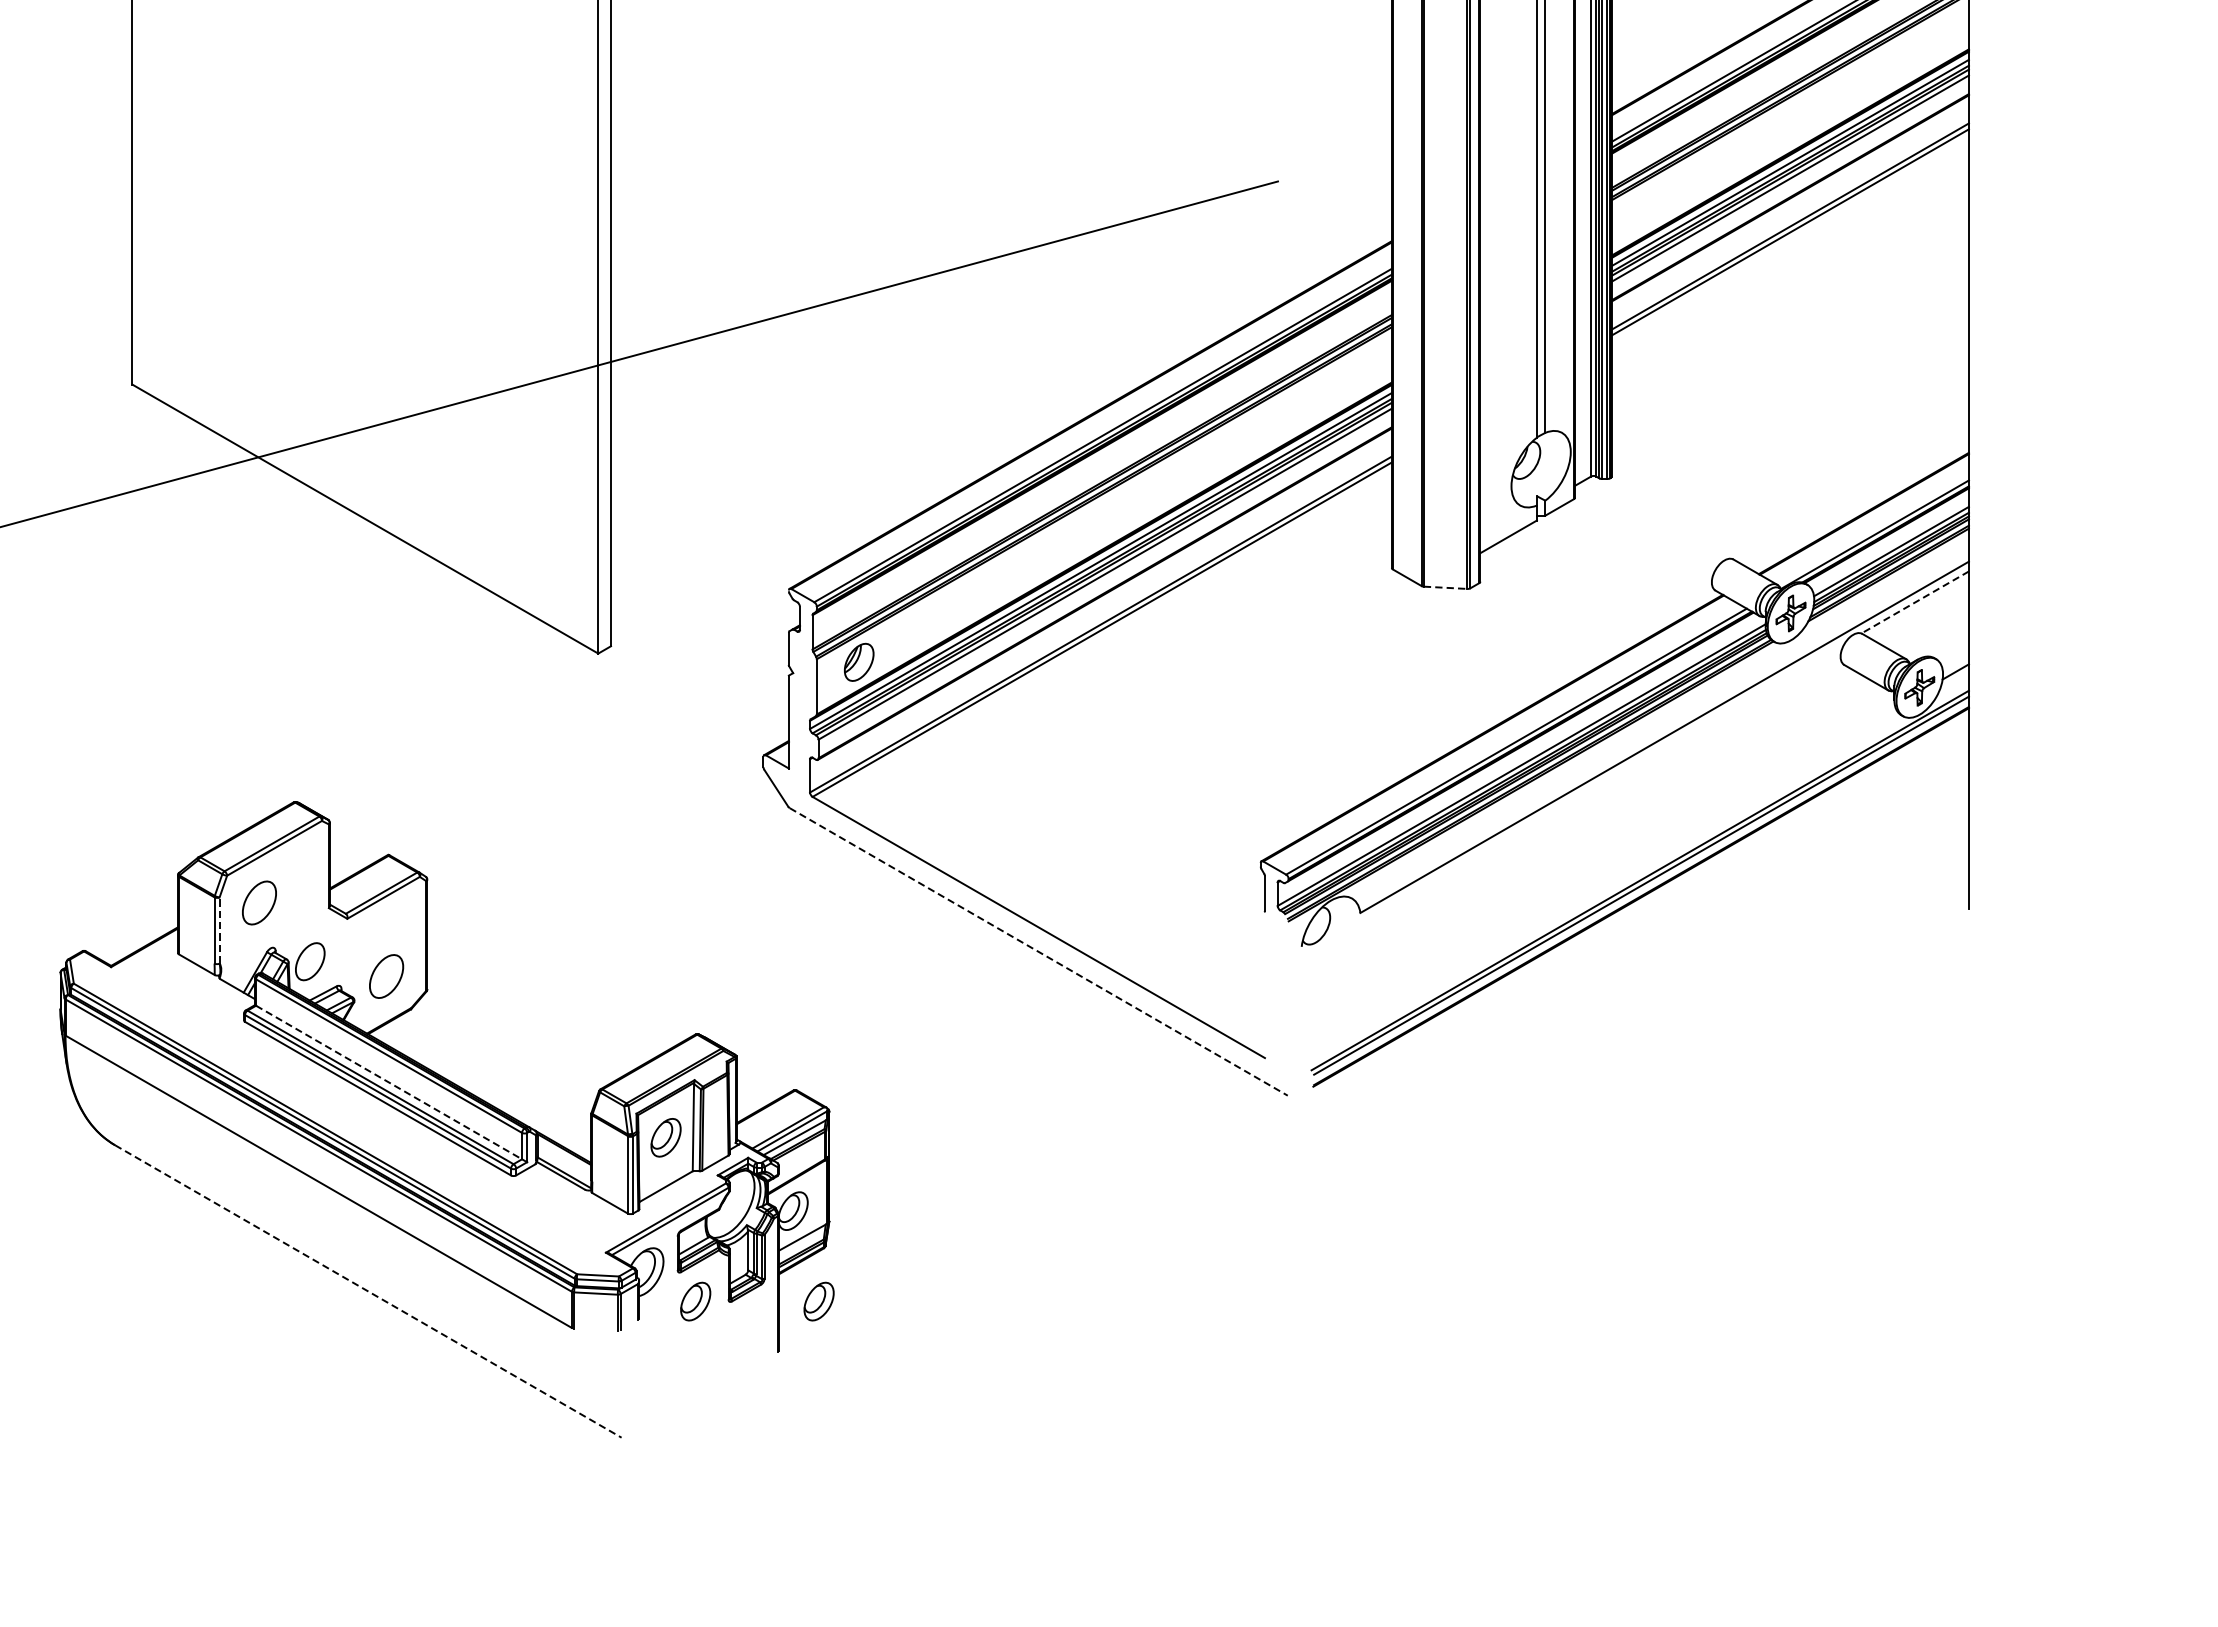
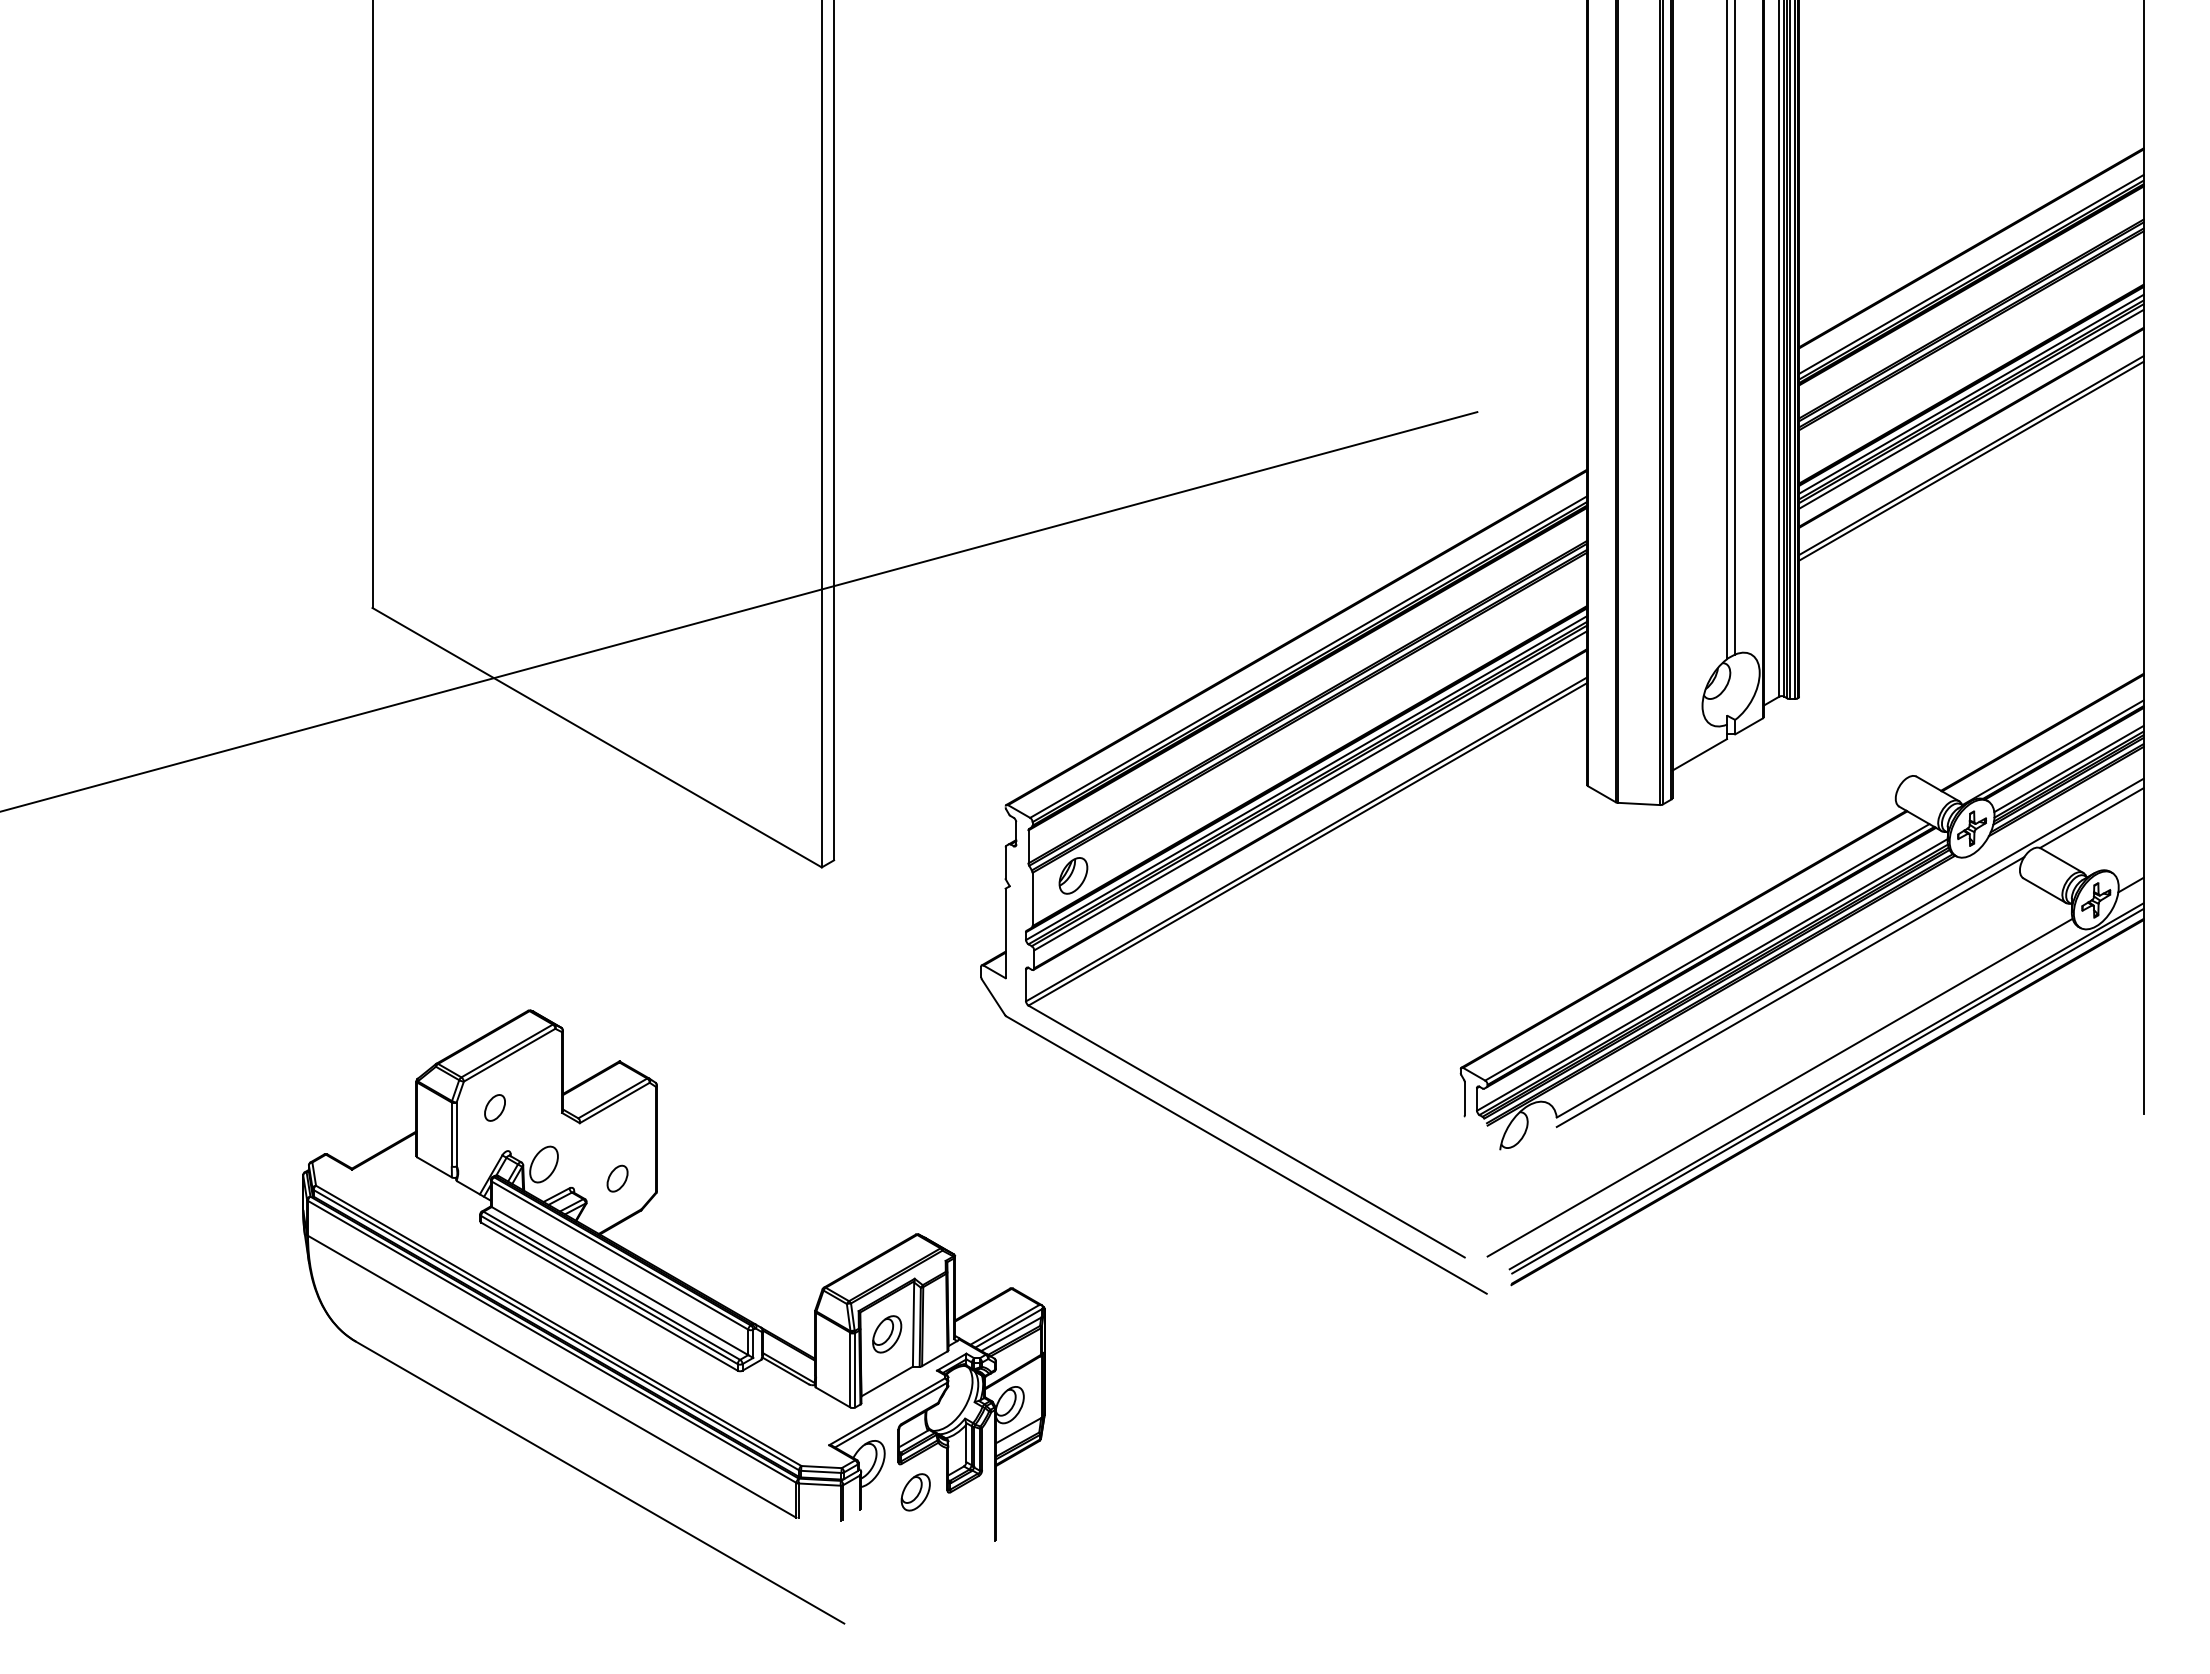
line: (1446, 587) -> (1639, 803), dashed -> solid
line: (1914, 602) -> (2091, 818), dashed -> solid
line: (1602, 783) -> (1790, 992), added
line: (1591, 881) -> (1779, 1087), added
part: (258, 902) -> (494, 1107), size x0.62
line: (219, 930) -> (456, 1134), dashed -> solid
line: (1039, 952) -> (1247, 1155), dashed -> solid
part: (386, 976) -> (617, 1178), size x0.62
line: (389, 1082) -> (620, 1281), dashed -> solid
line: (368, 1291) -> (600, 1482), dashed -> solid
part: (818, 1301) -> (1034, 1492), removed

